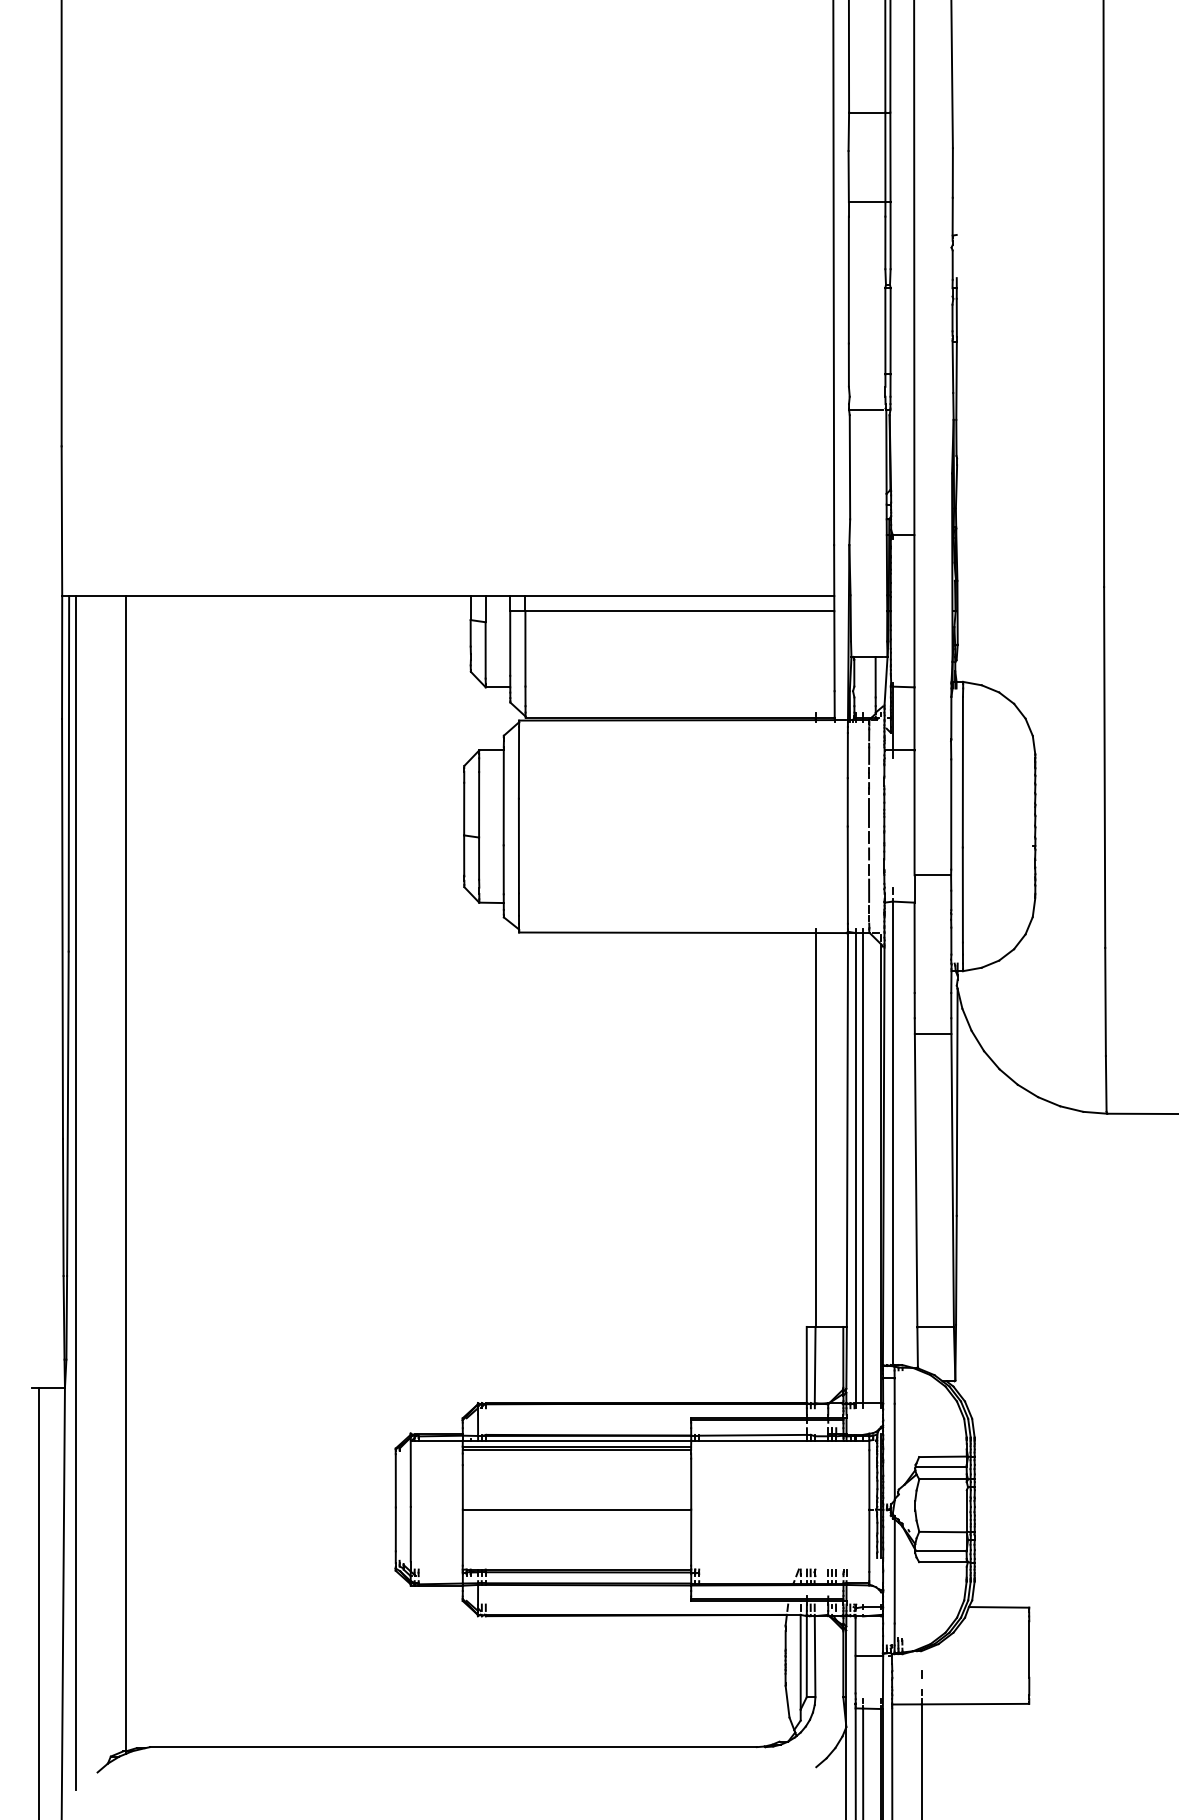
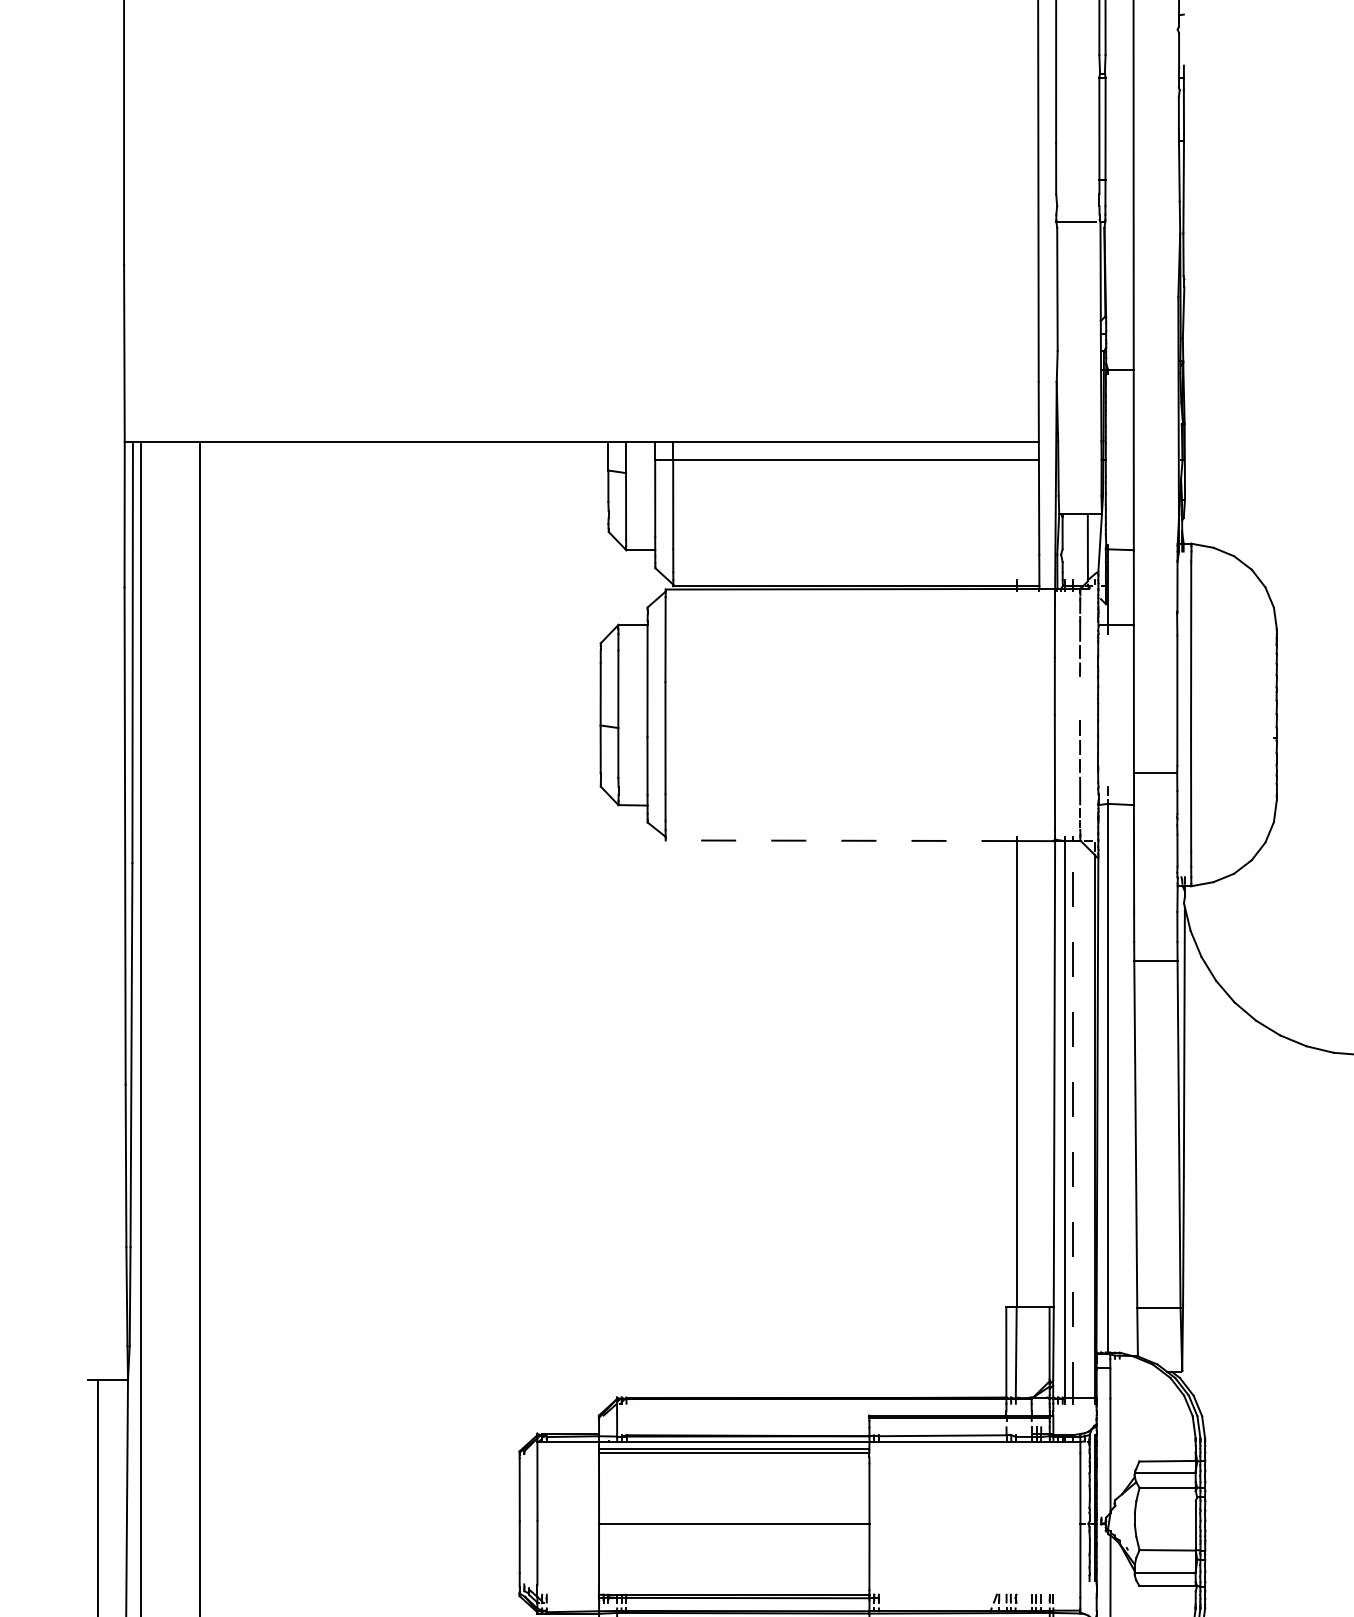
line: (869, 812) -> (1080, 698), removed
line: (666, 932) -> (840, 840), solid -> dashed
line: (863, 1168) -> (1073, 1119), solid -> dashed

